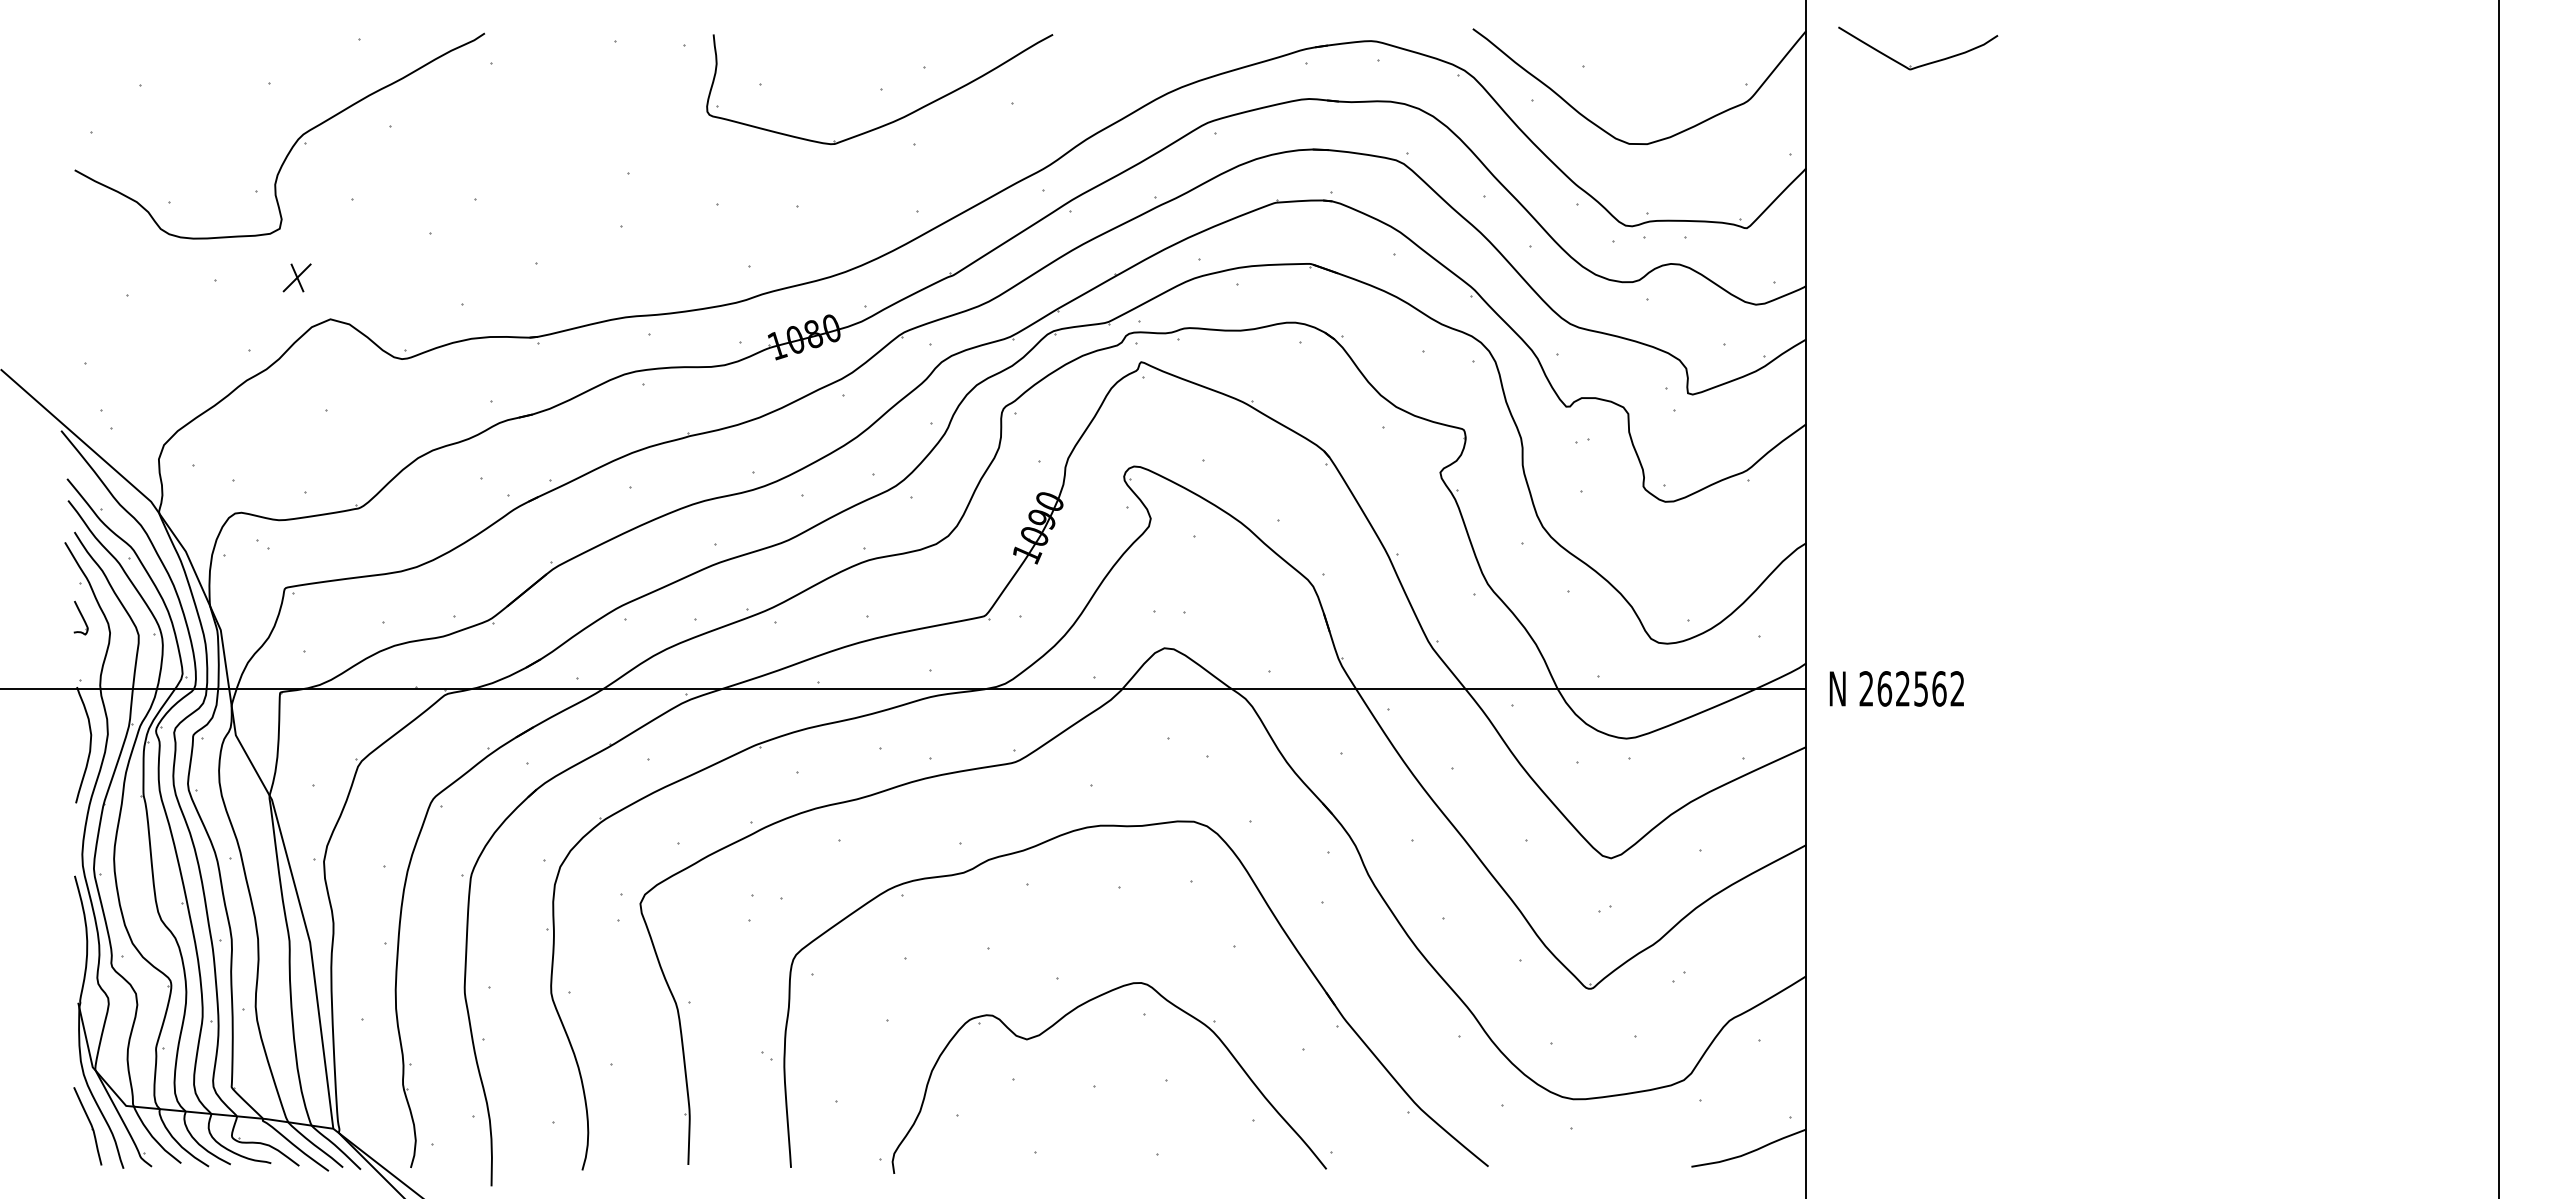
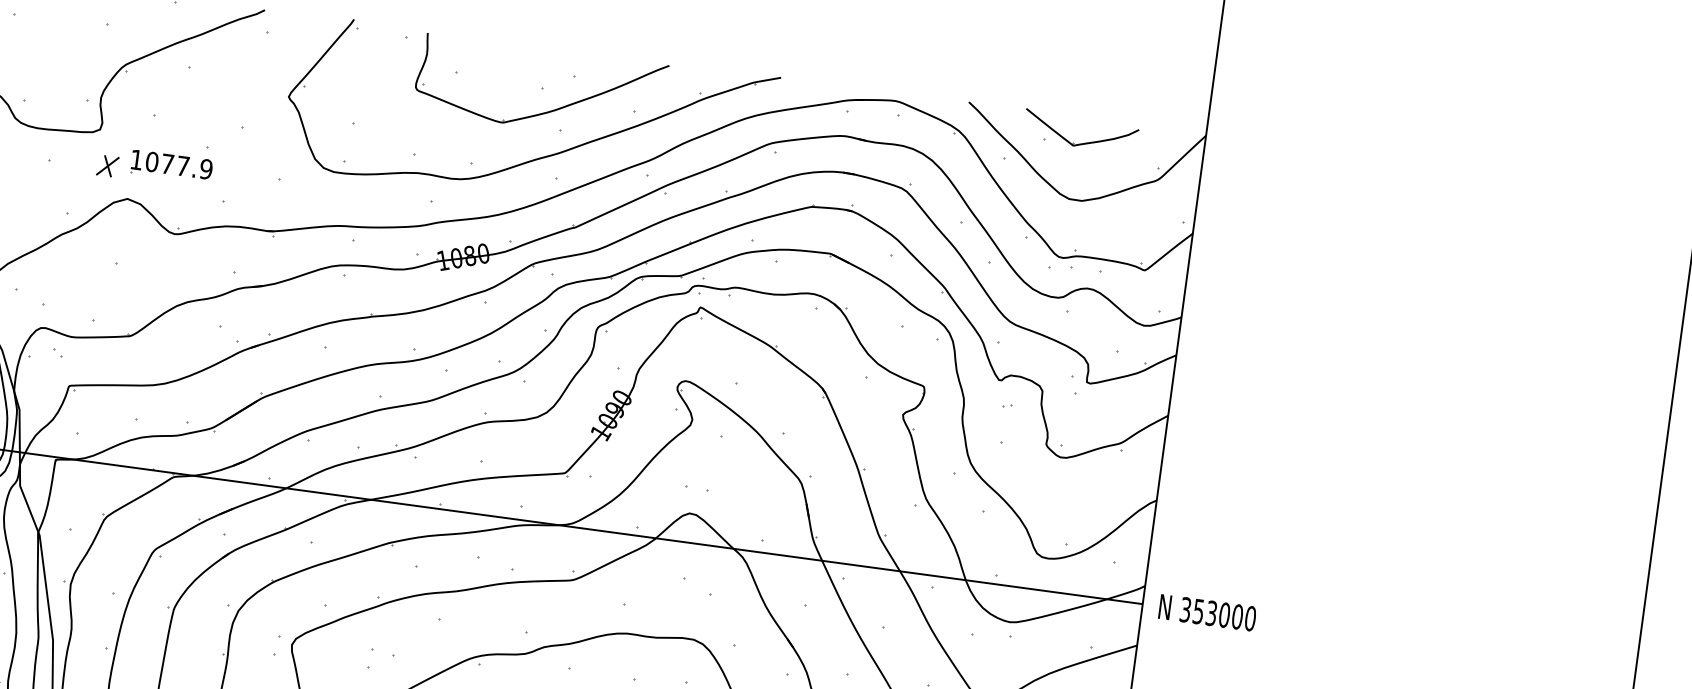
part: (1922, 64) -> (1082, 143), moved
part: (891, 185) -> (539, 157), added
part: (385, 266) -> (171, 166), added
text: (1911, 688) -> (1217, 613), 262562 -> 353000

